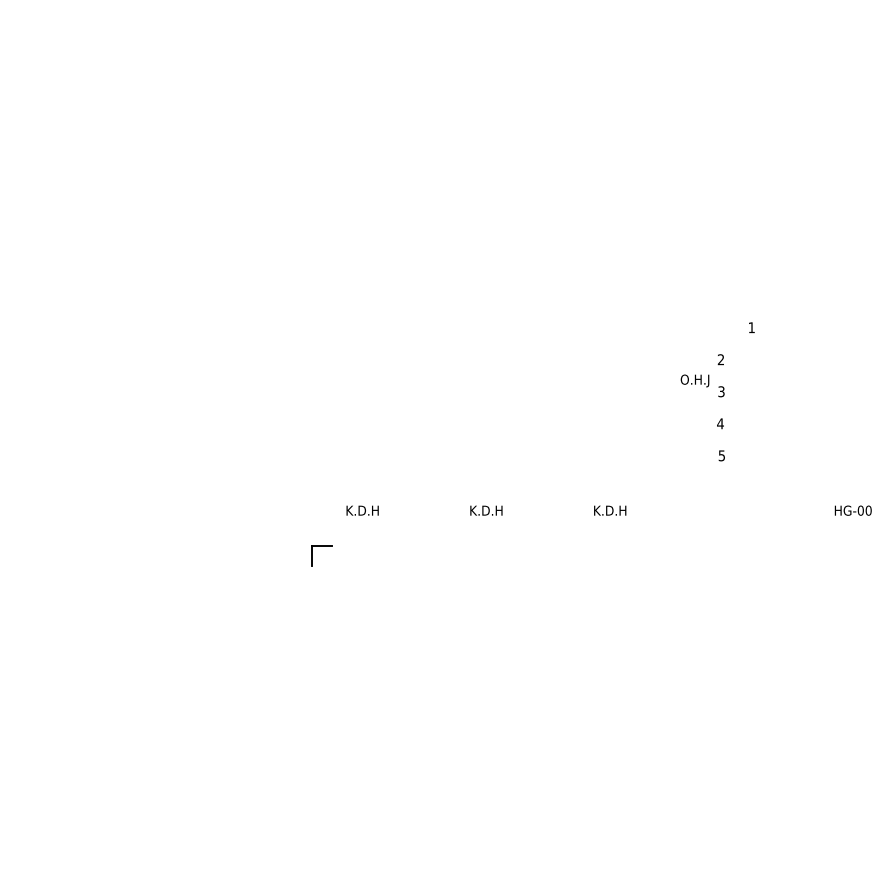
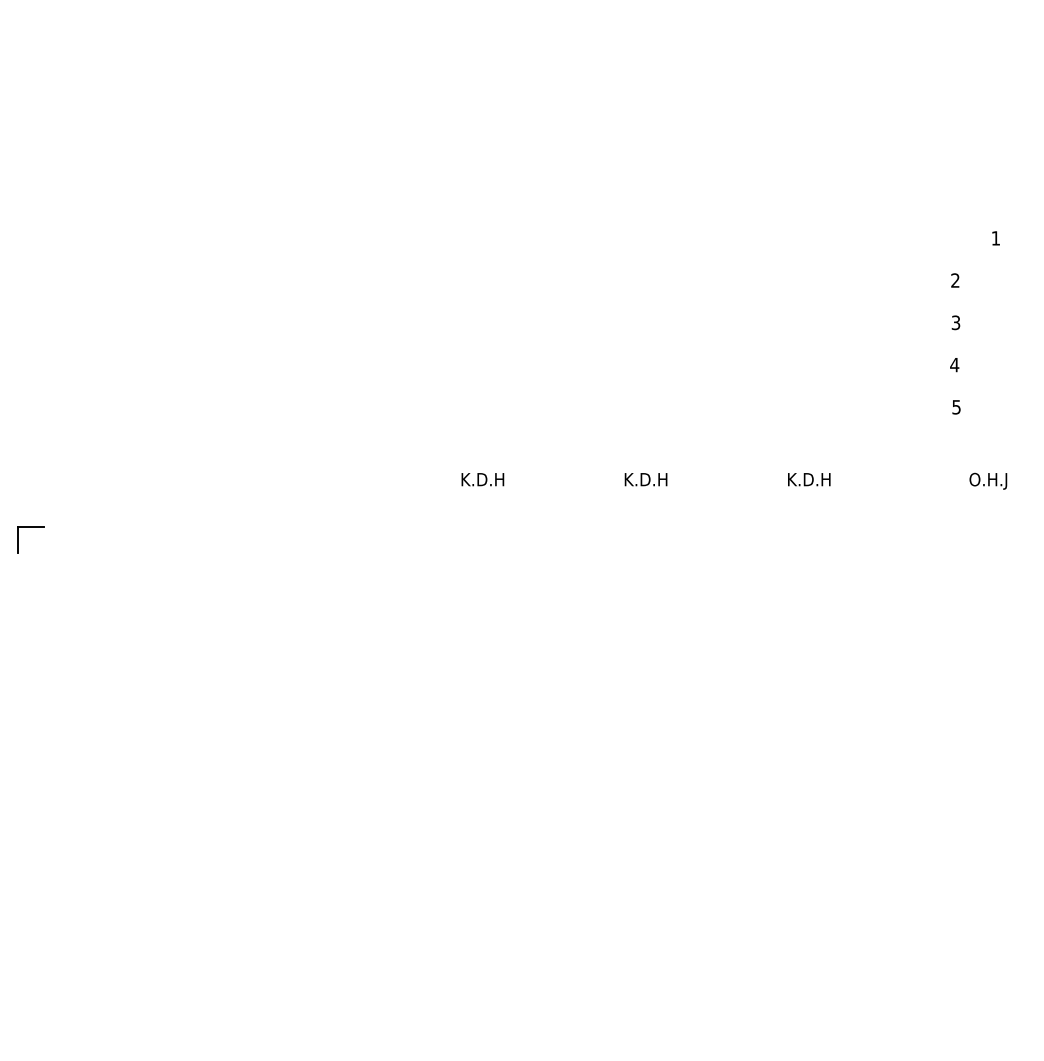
text: (694, 380) -> (987, 480), moved
part: (321, 546) -> (30, 526), moved

